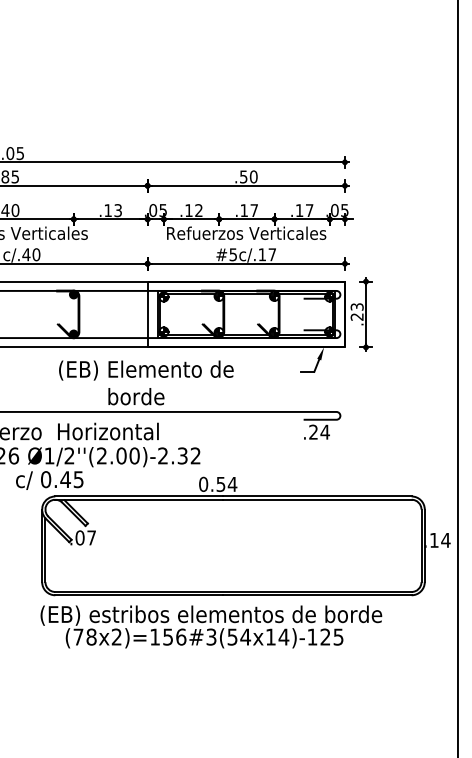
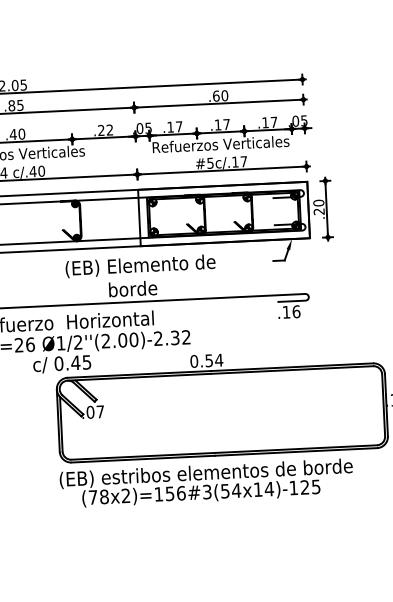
text: (243, 176) -> (216, 95), .50 -> .60
text: (112, 210) -> (105, 130), .13 -> .22
text: (198, 210) -> (178, 126), .12 -> .17
text: (356, 306) -> (318, 202), .23 -> .20
text: (319, 431) -> (291, 311), .24 -> .16

